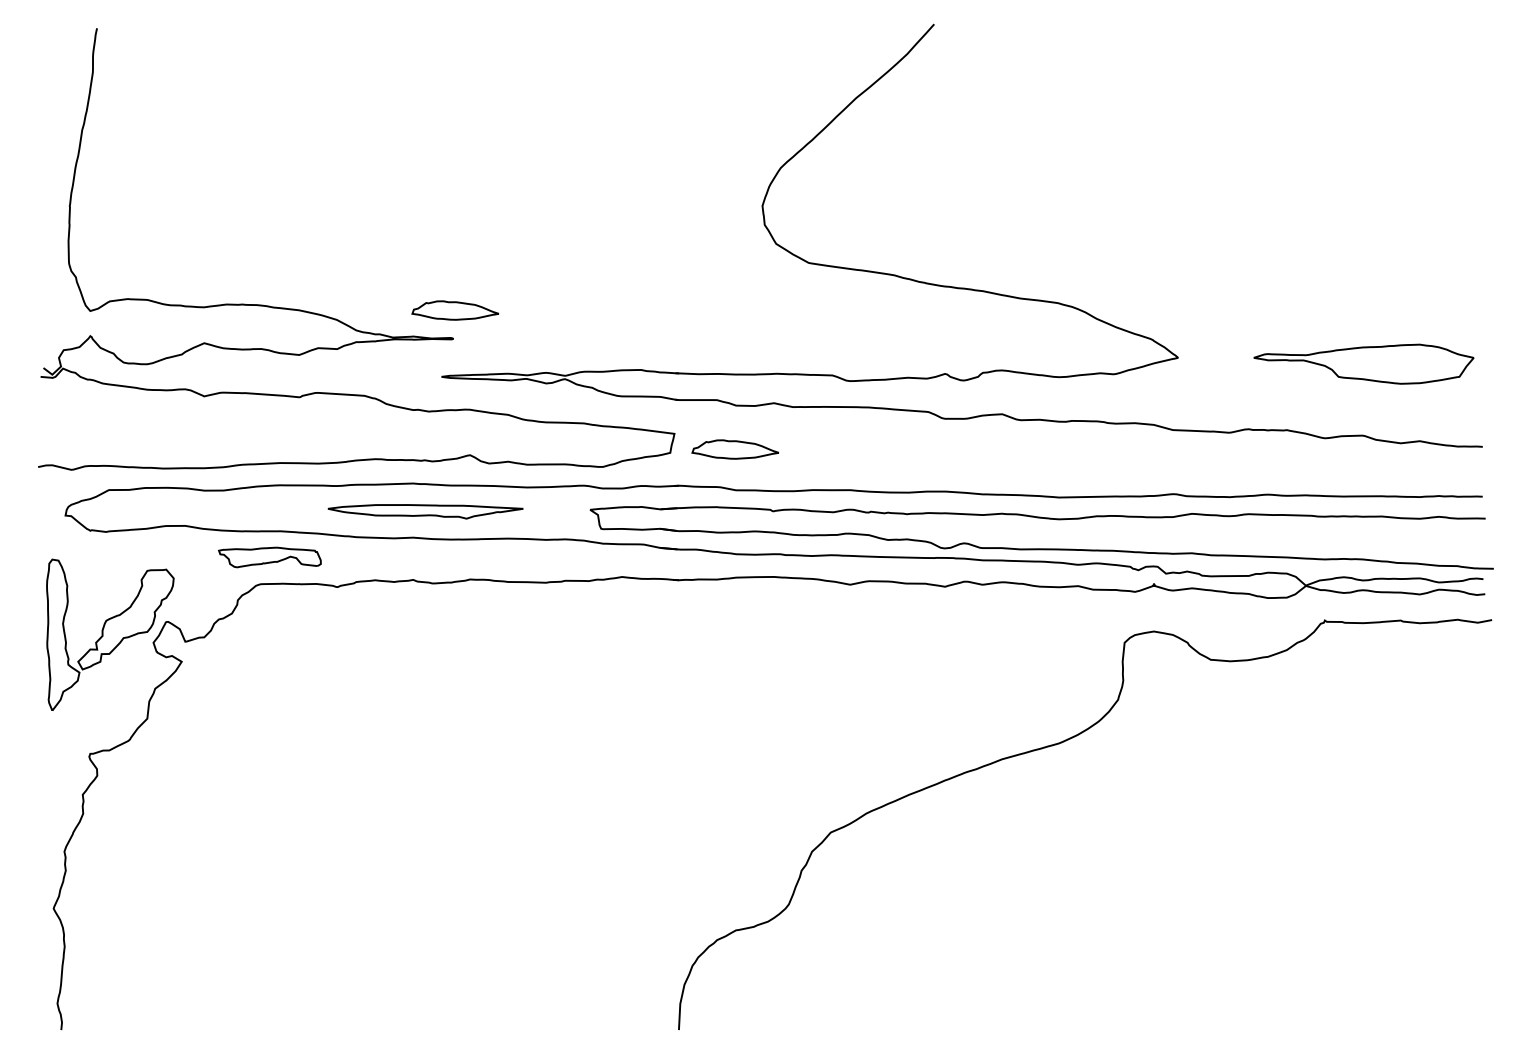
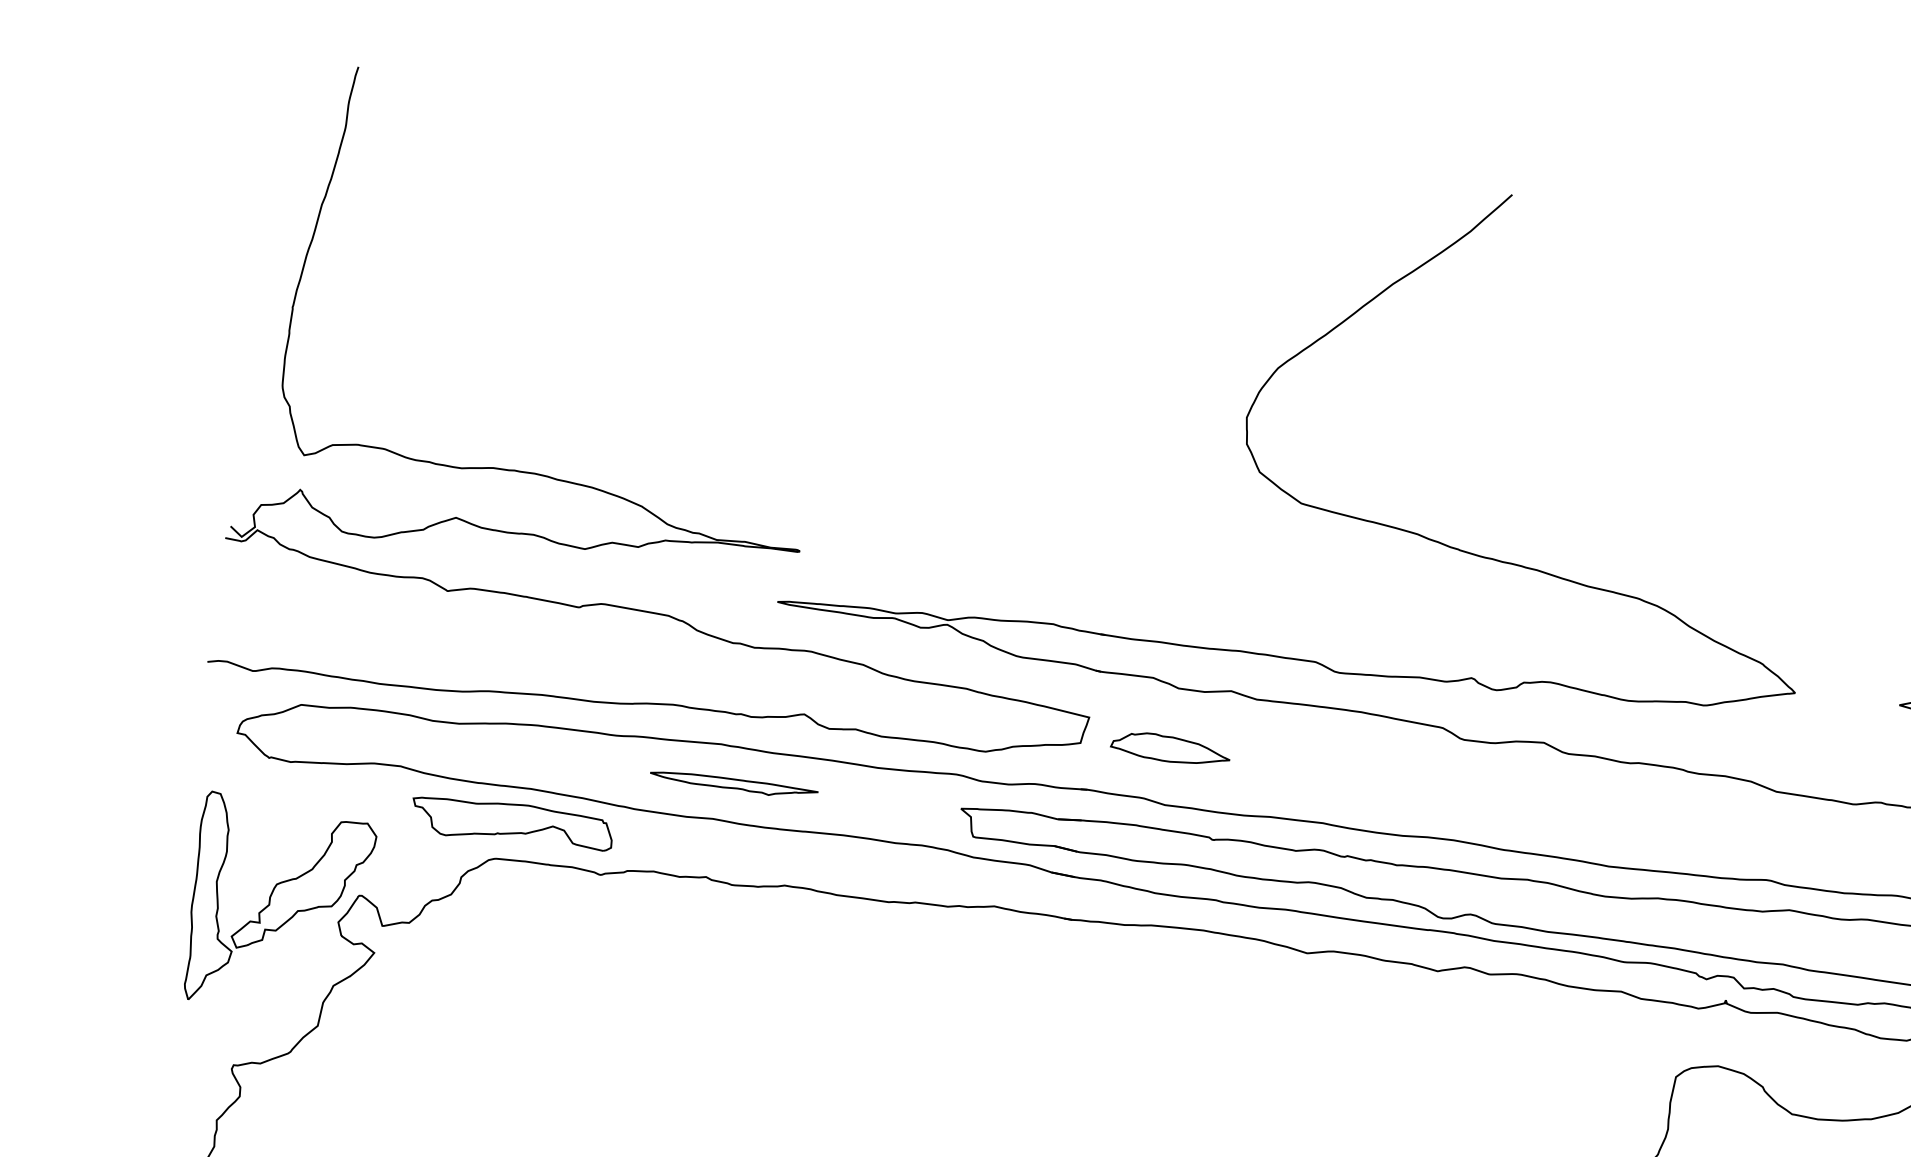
part: (455, 310) -> (807, 512), removed
part: (425, 511) -> (733, 784), size x0.62
part: (269, 557) -> (511, 823), size x1.43

